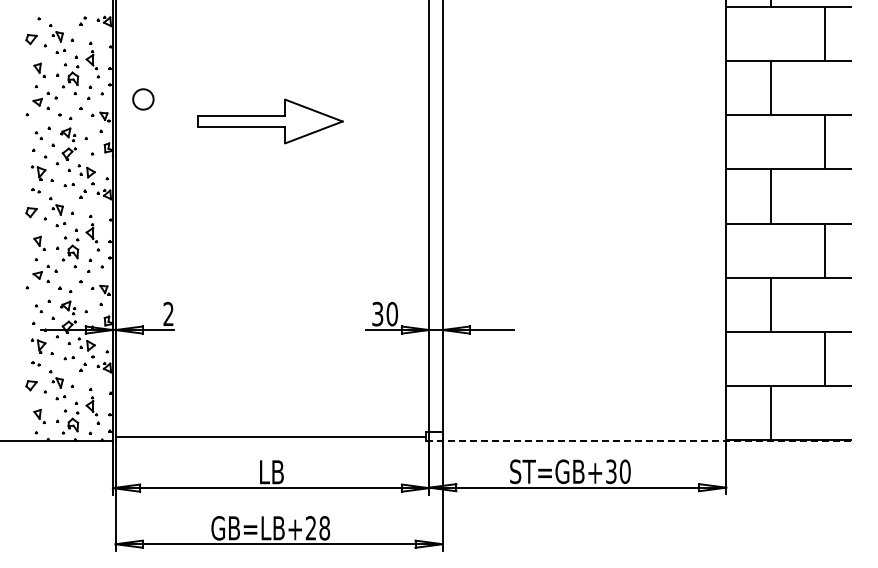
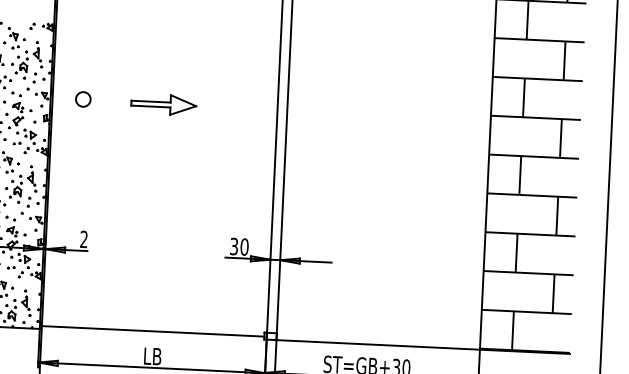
circle: (143, 99) -> (83, 99), moved
part: (270, 121) -> (163, 104), size x0.62
line: (638, 441) -> (416, 346), dashed -> solid

